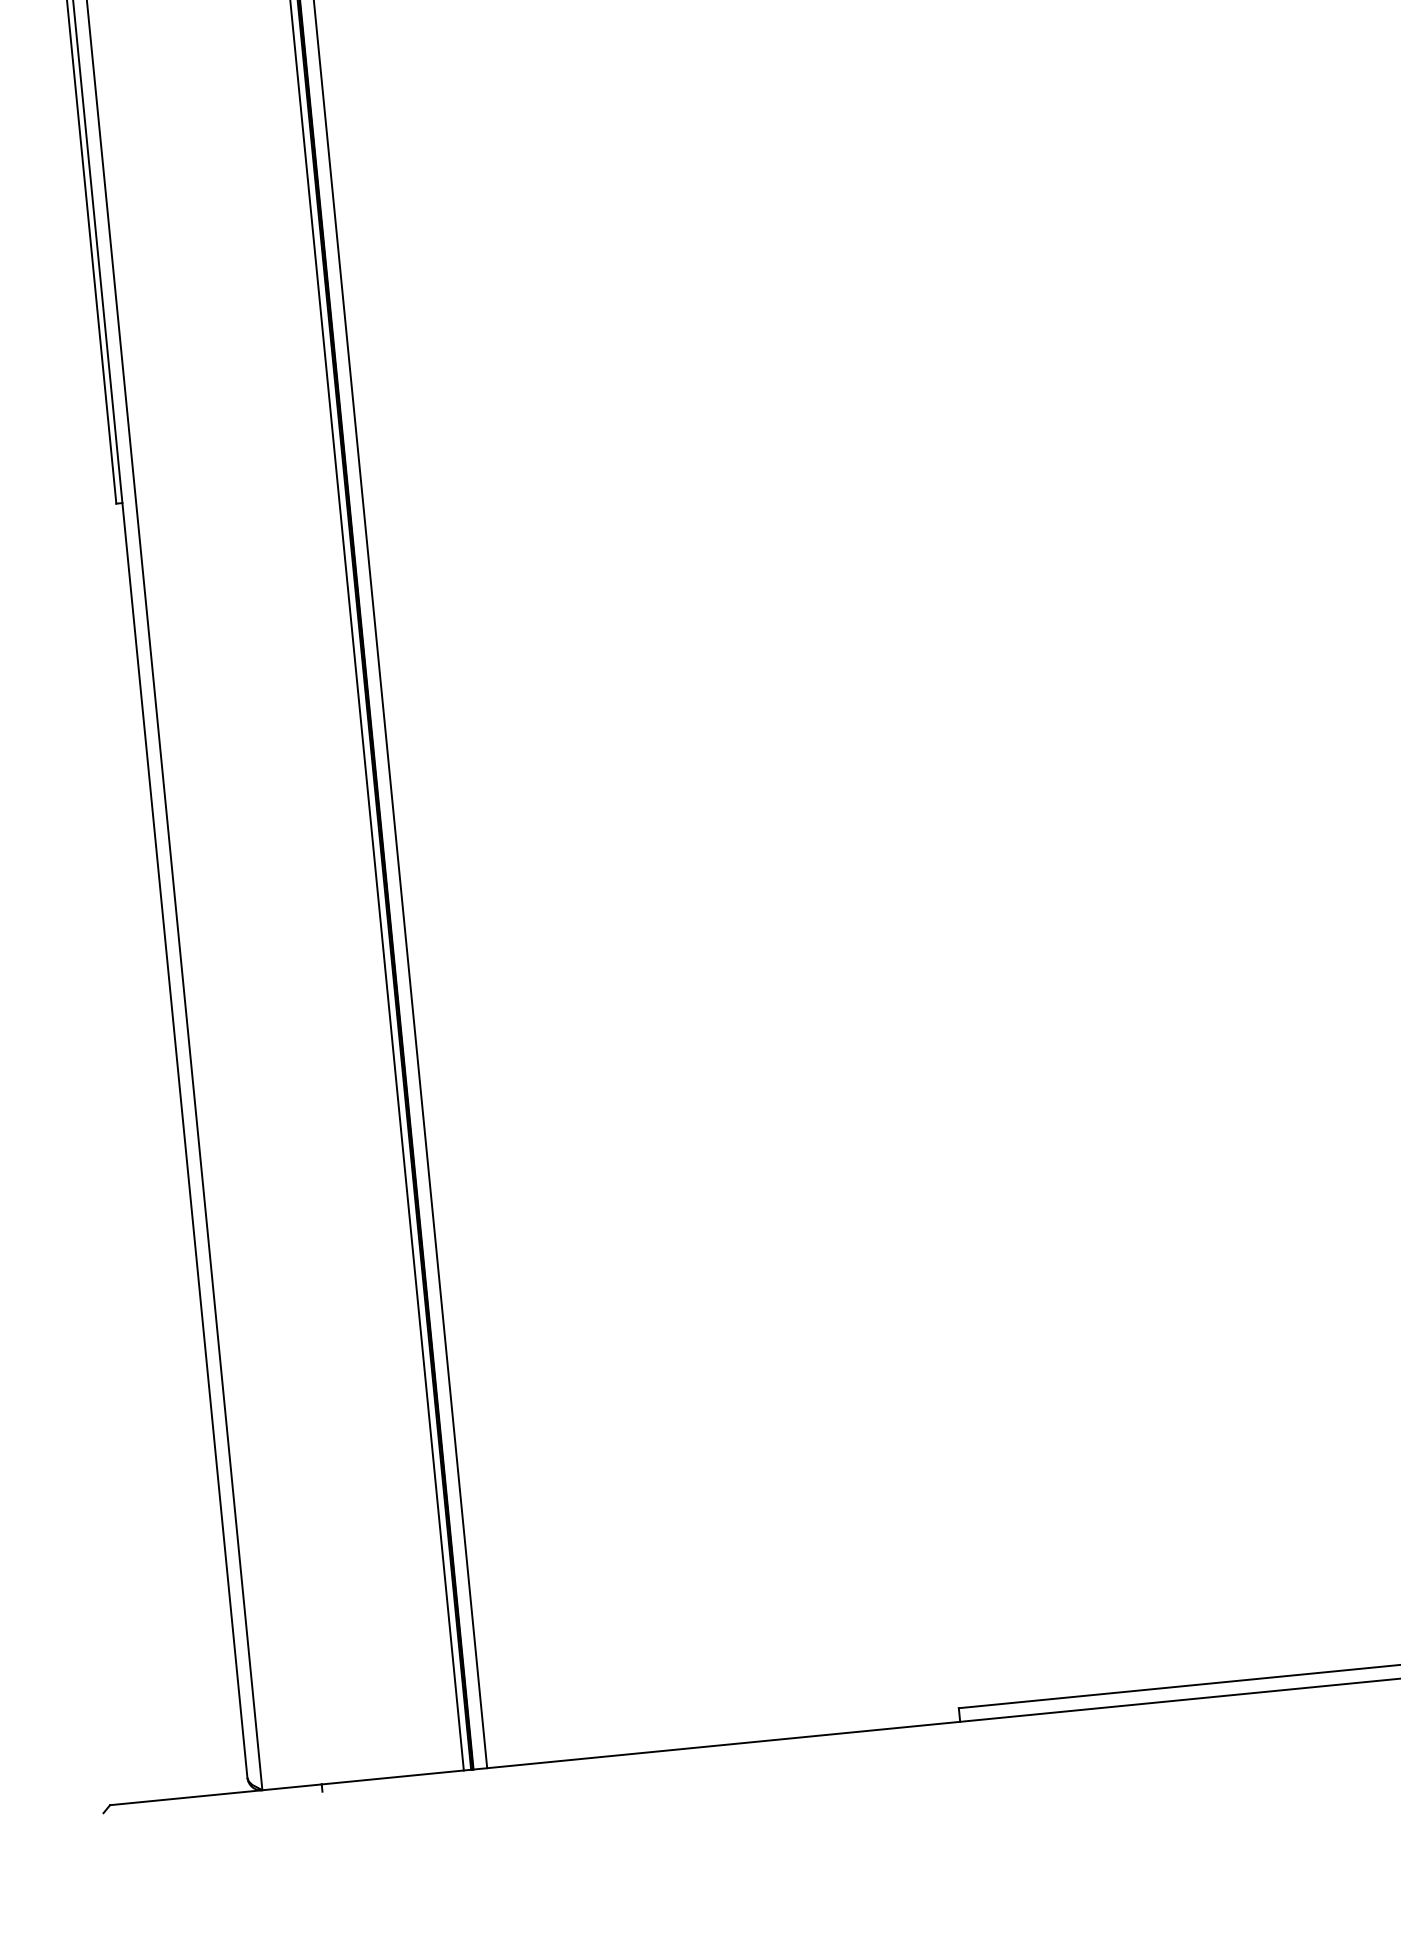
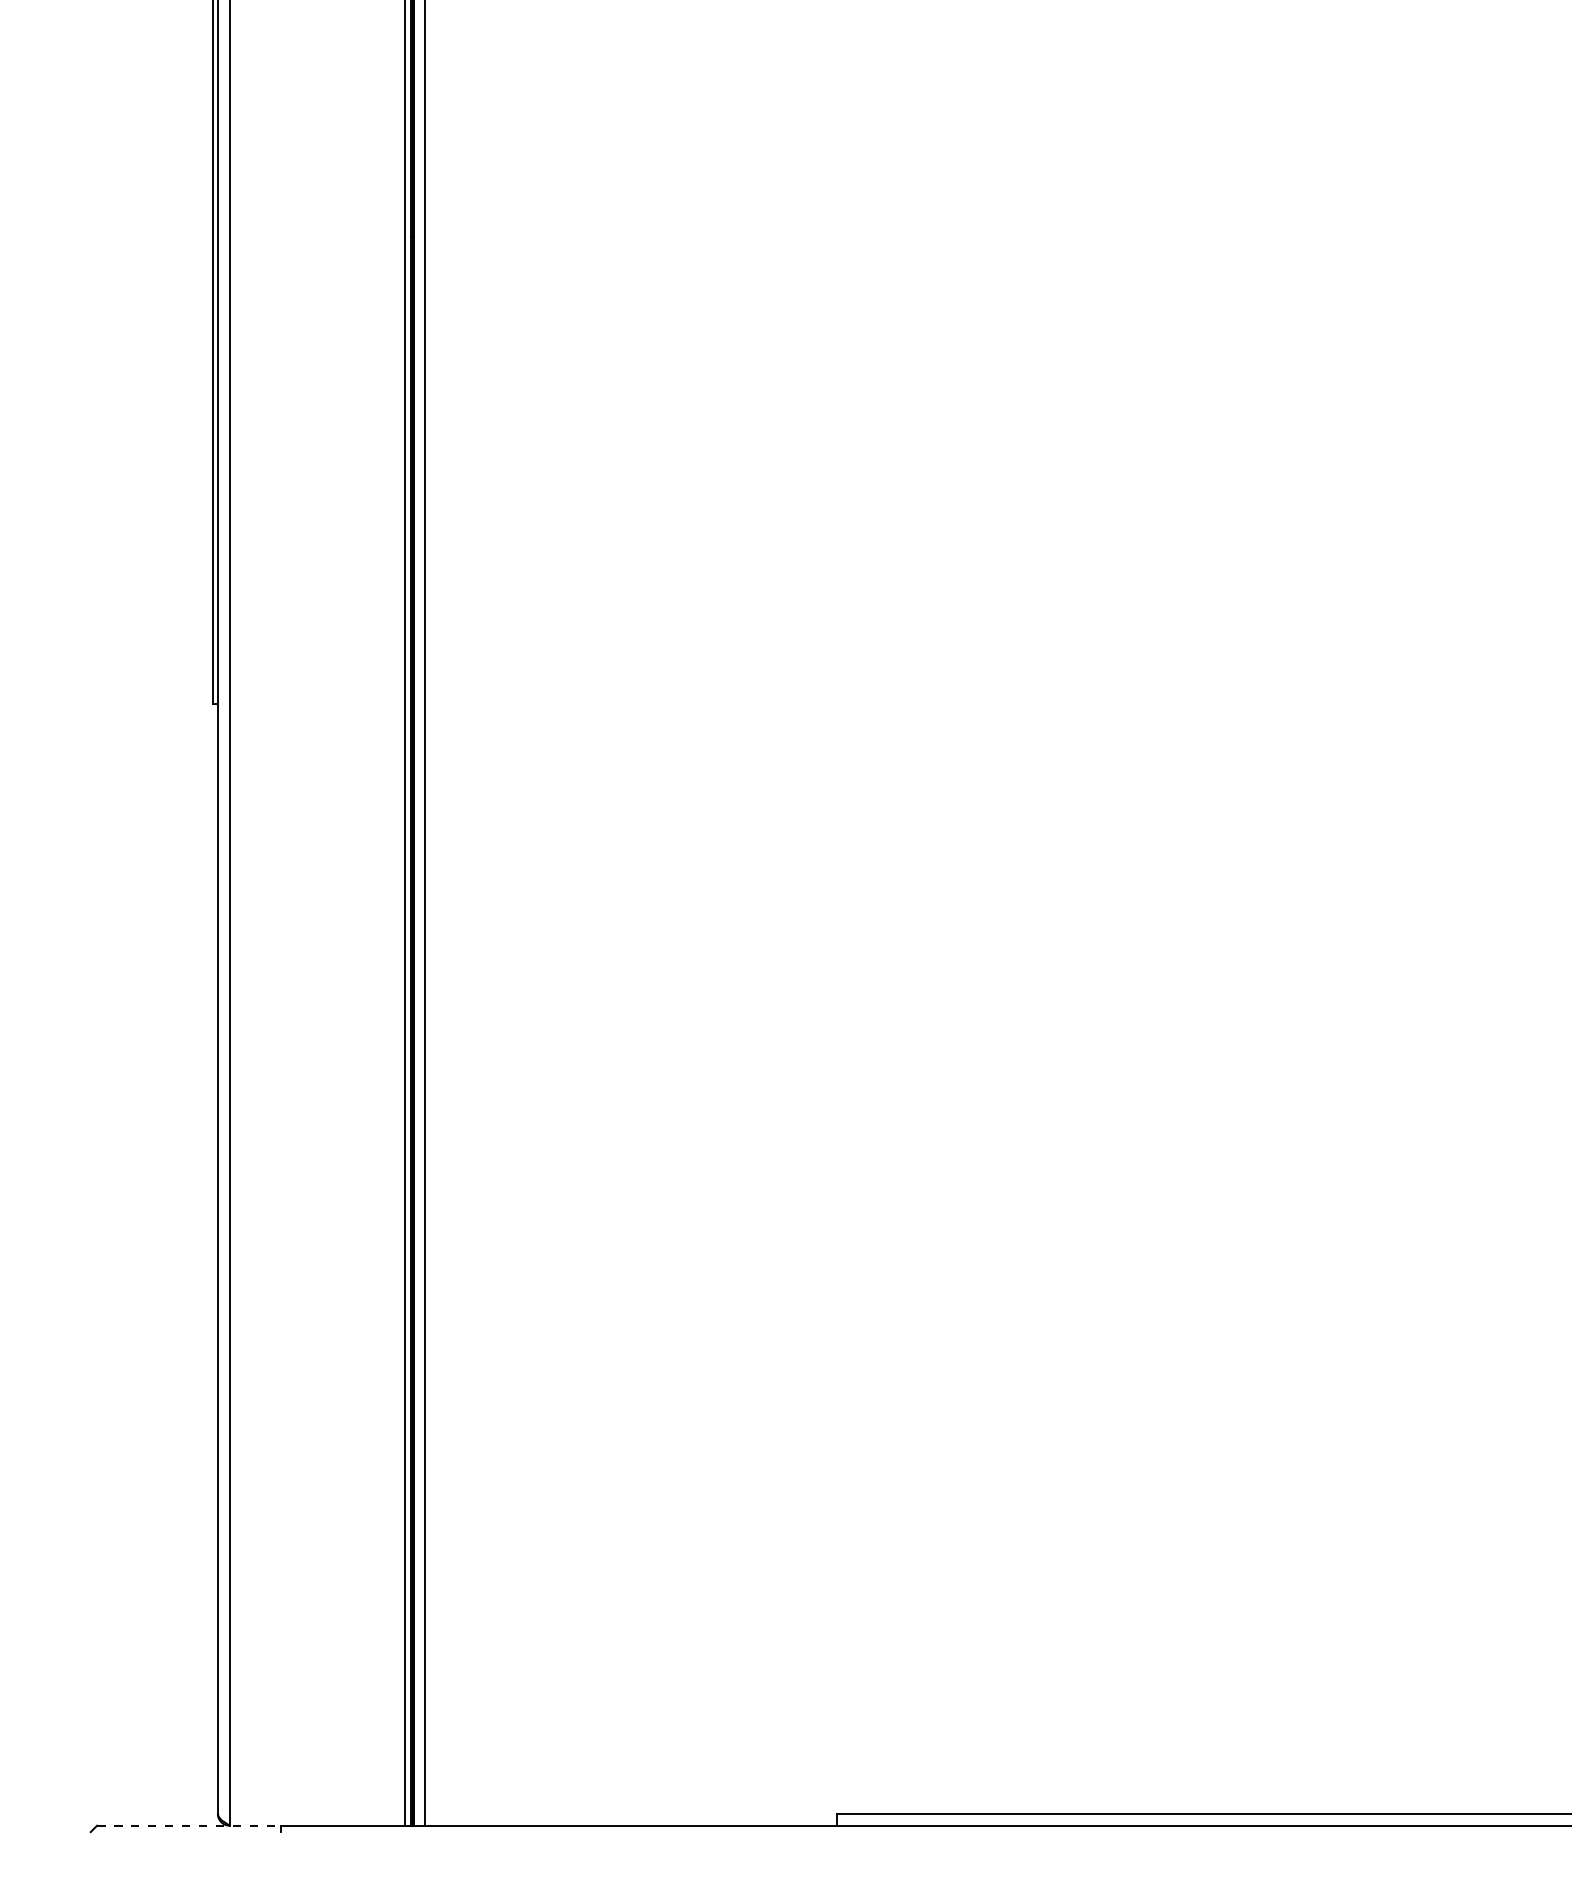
line: (216, 1794) -> (189, 1825), solid -> dashed

